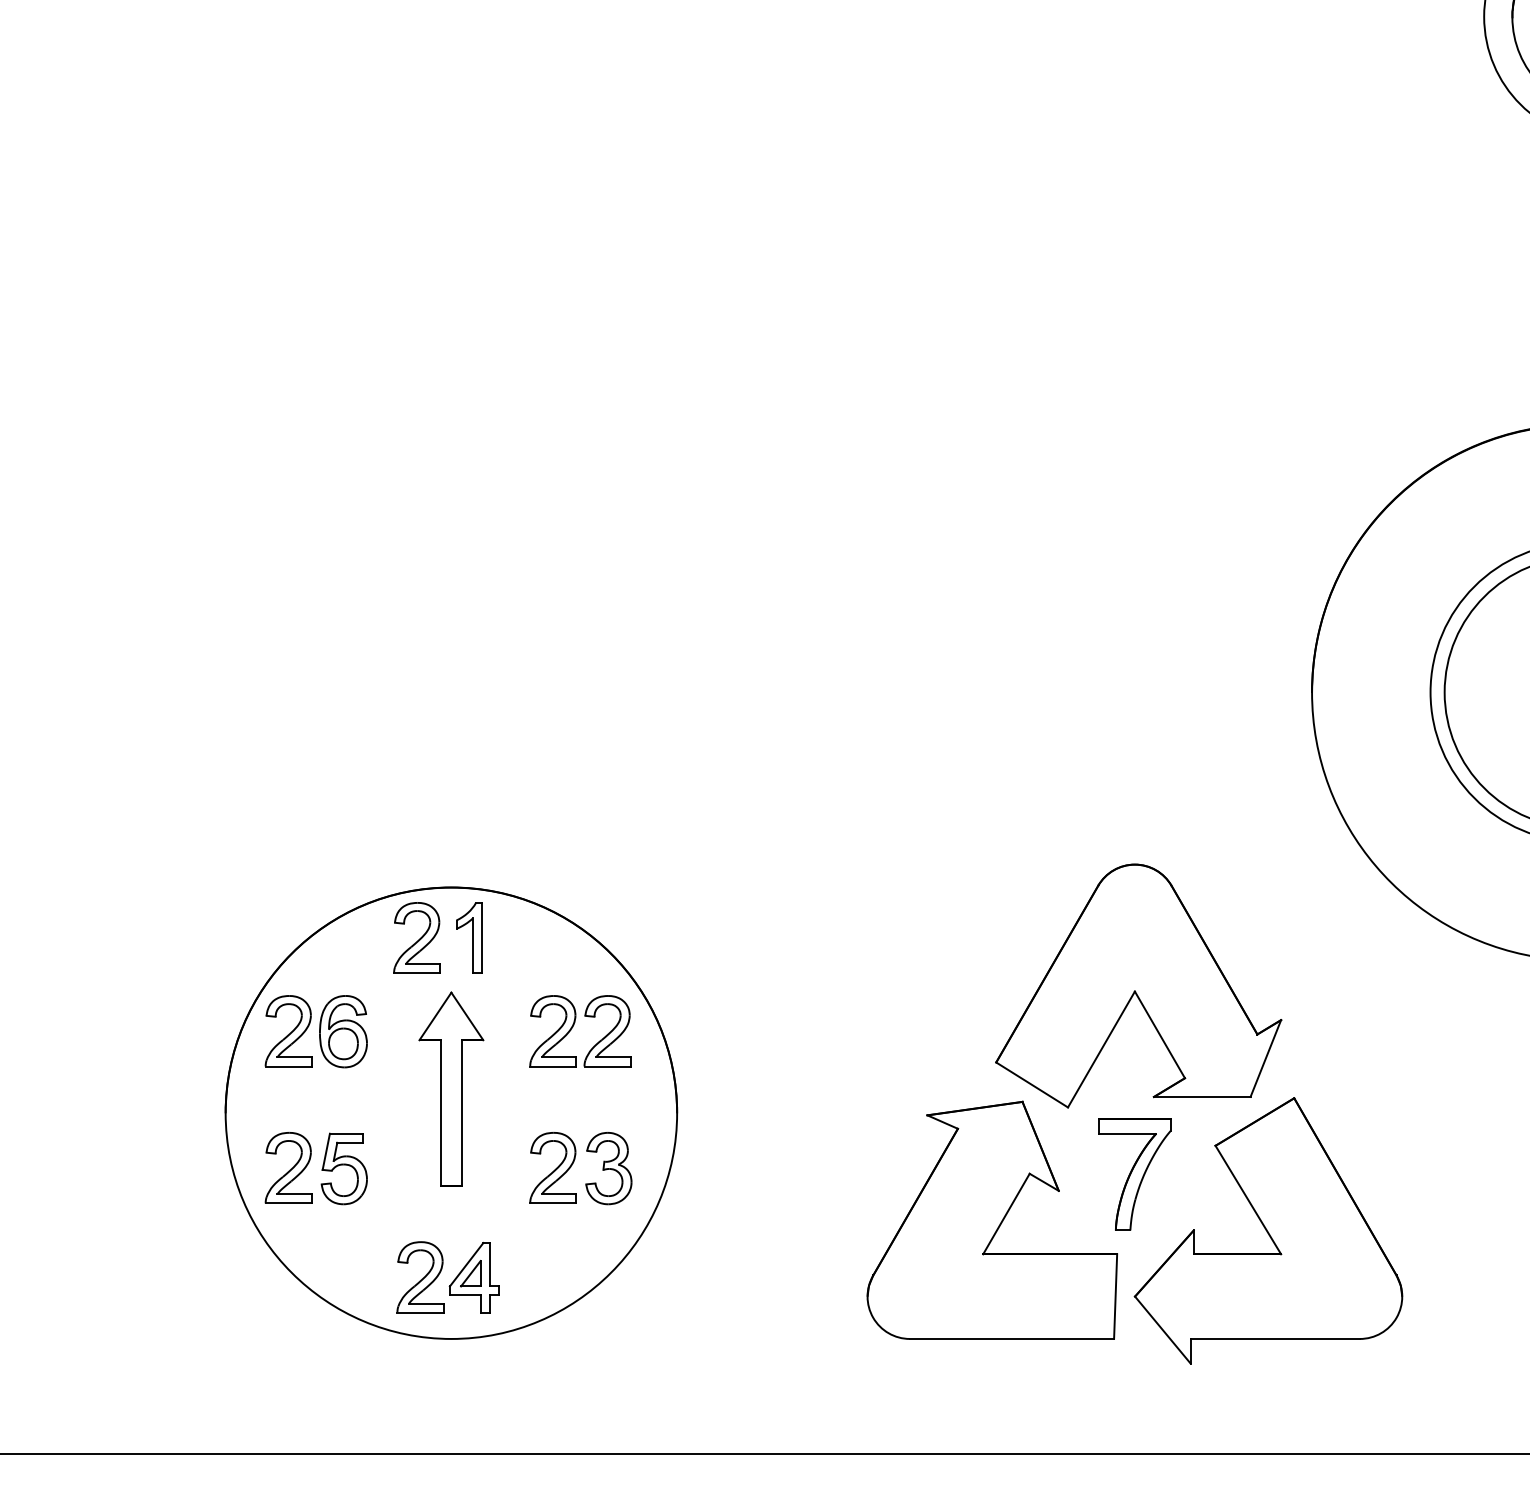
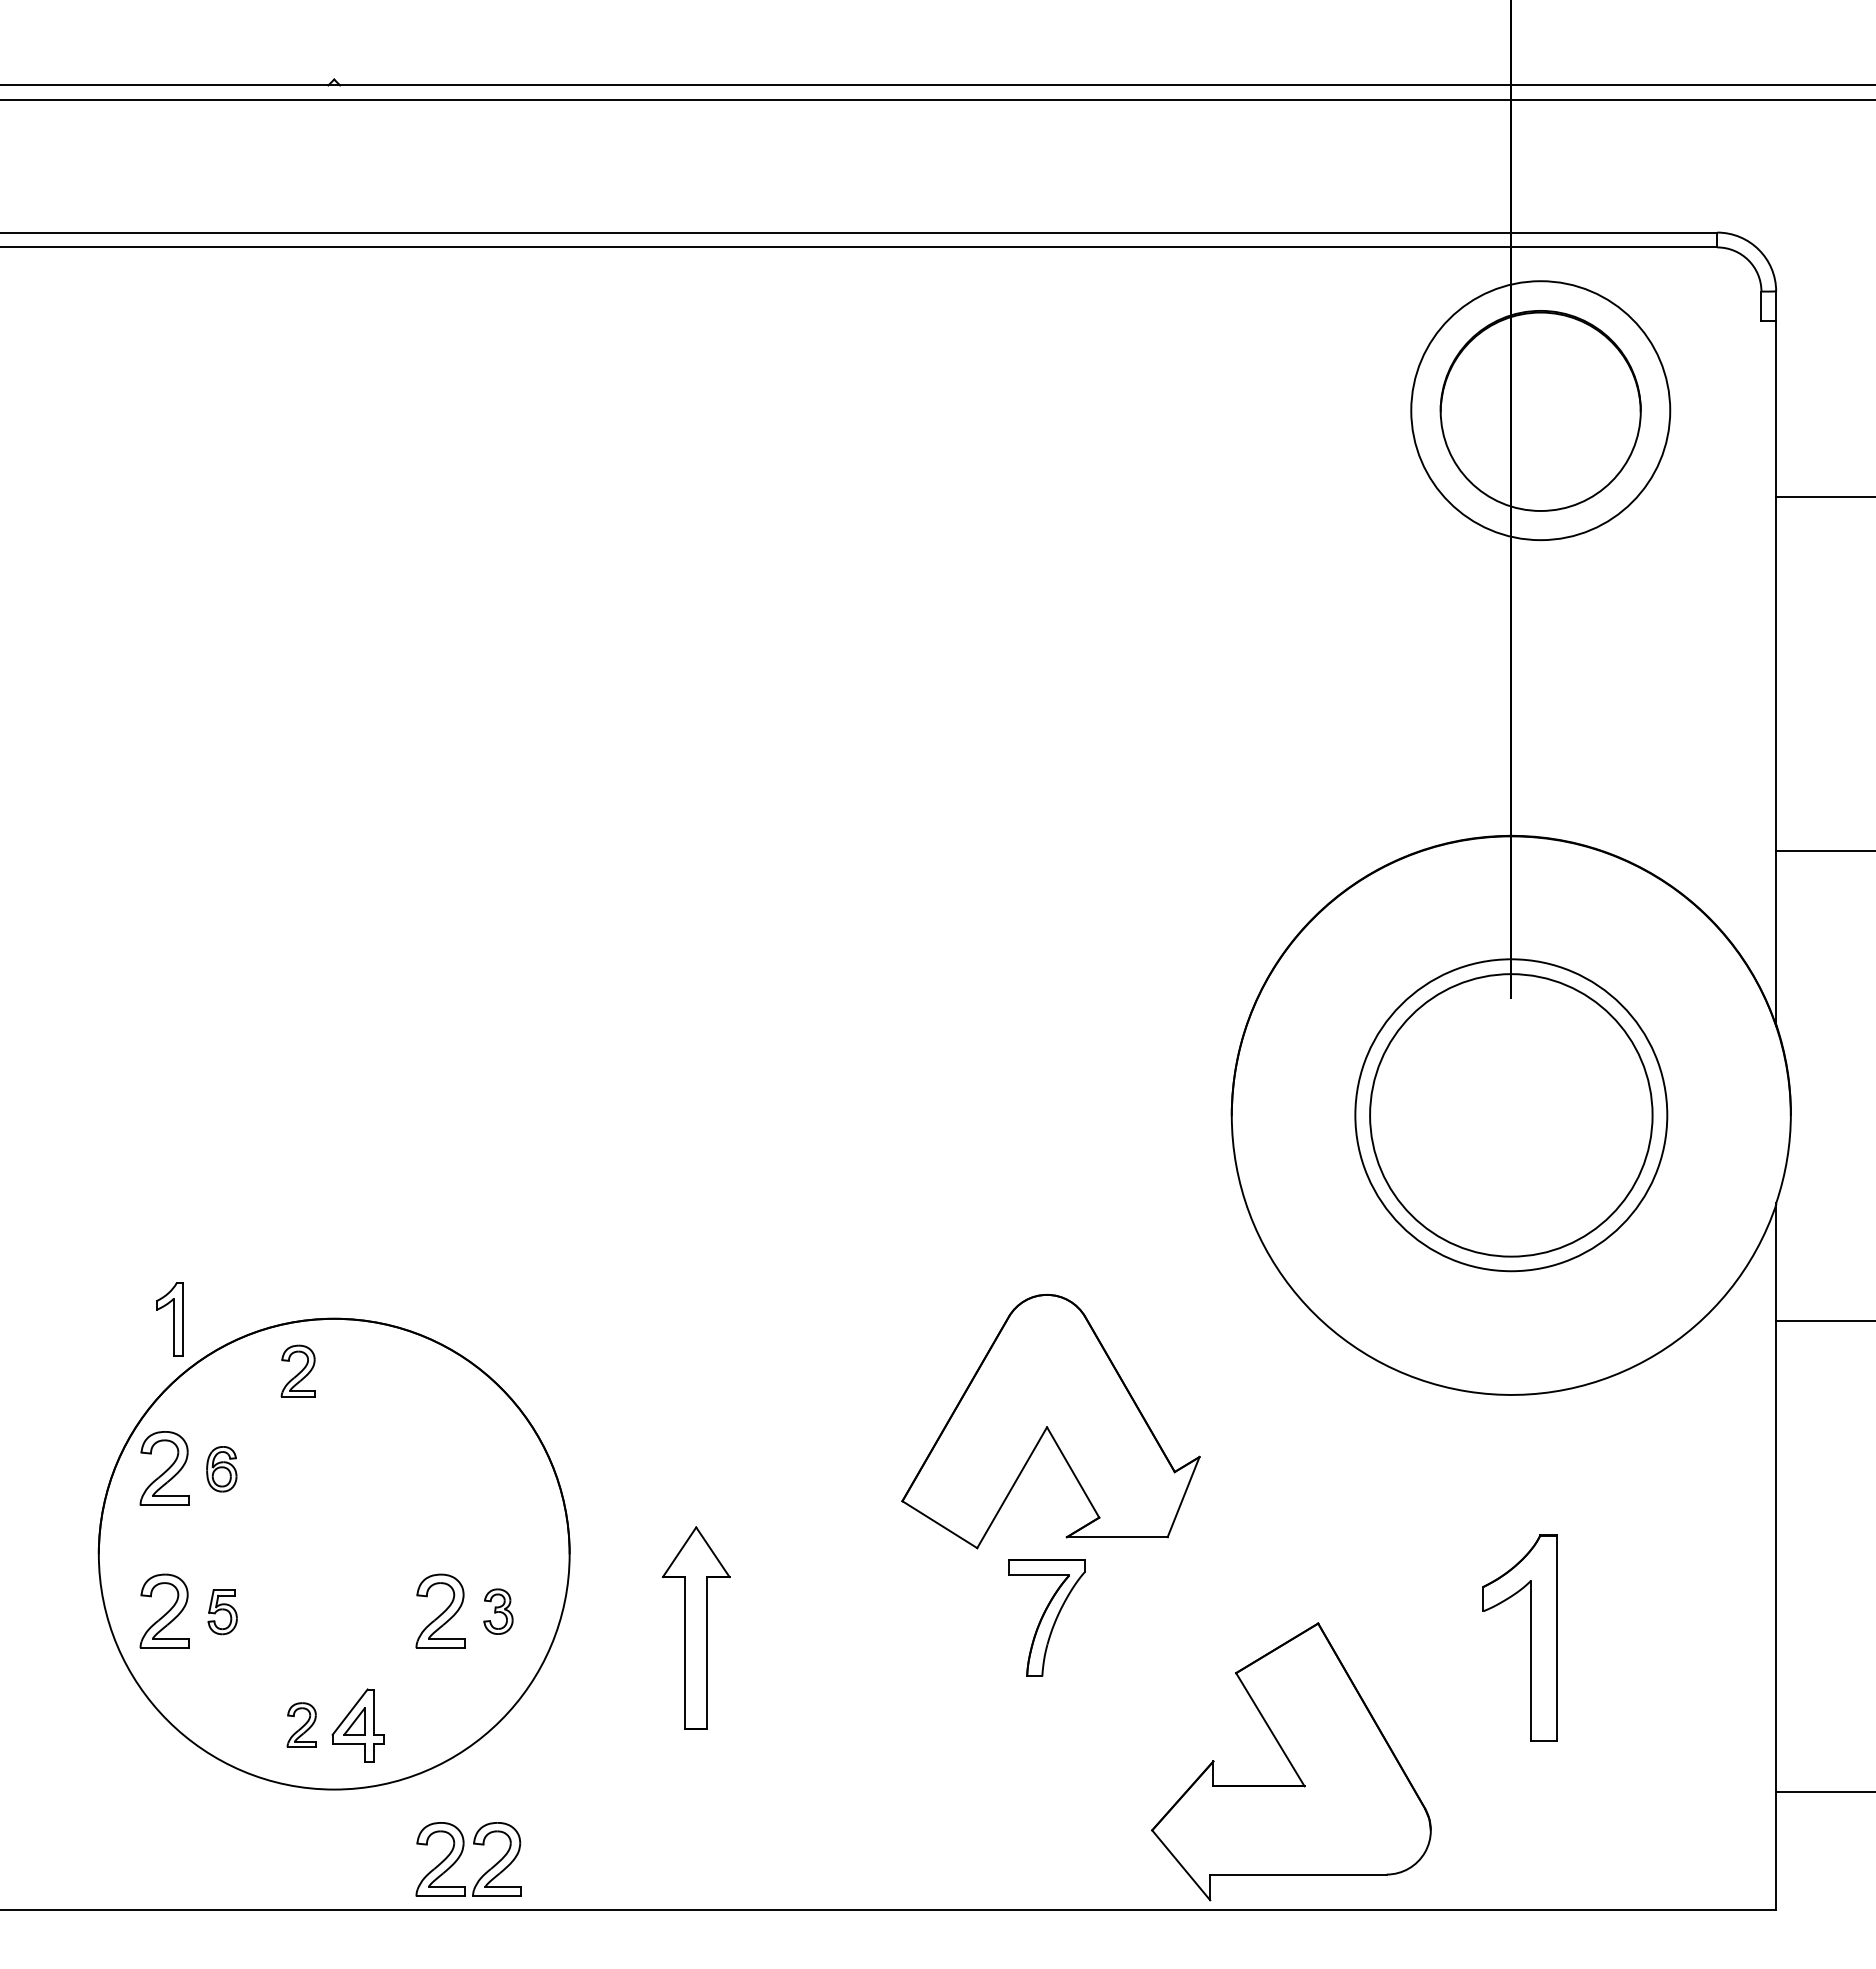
part: (417, 937) -> (298, 1370), size x0.7
part: (468, 938) -> (169, 1319), moved
part: (573, 1027) -> (461, 1855), moved
part: (343, 1032) -> (221, 1469), size x0.6
part: (451, 1088) -> (696, 1627), moved
part: (344, 1168) -> (222, 1611), size x0.6
part: (608, 1168) -> (498, 1611), size x0.6
part: (992, 1219) -> (898, 1665), removed
part: (1268, 1230) -> (1291, 1761), moved
part: (419, 1276) -> (301, 1724), size x0.6

